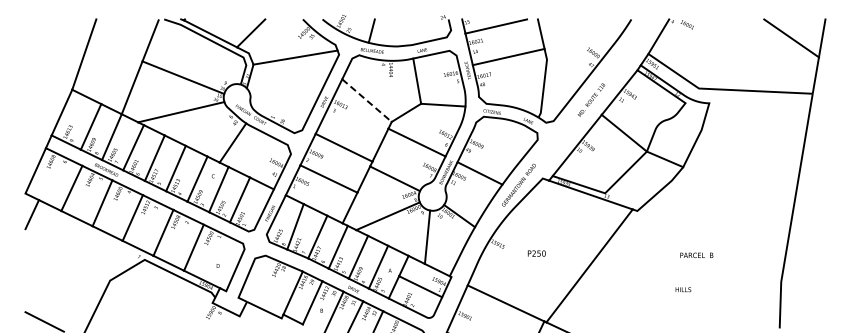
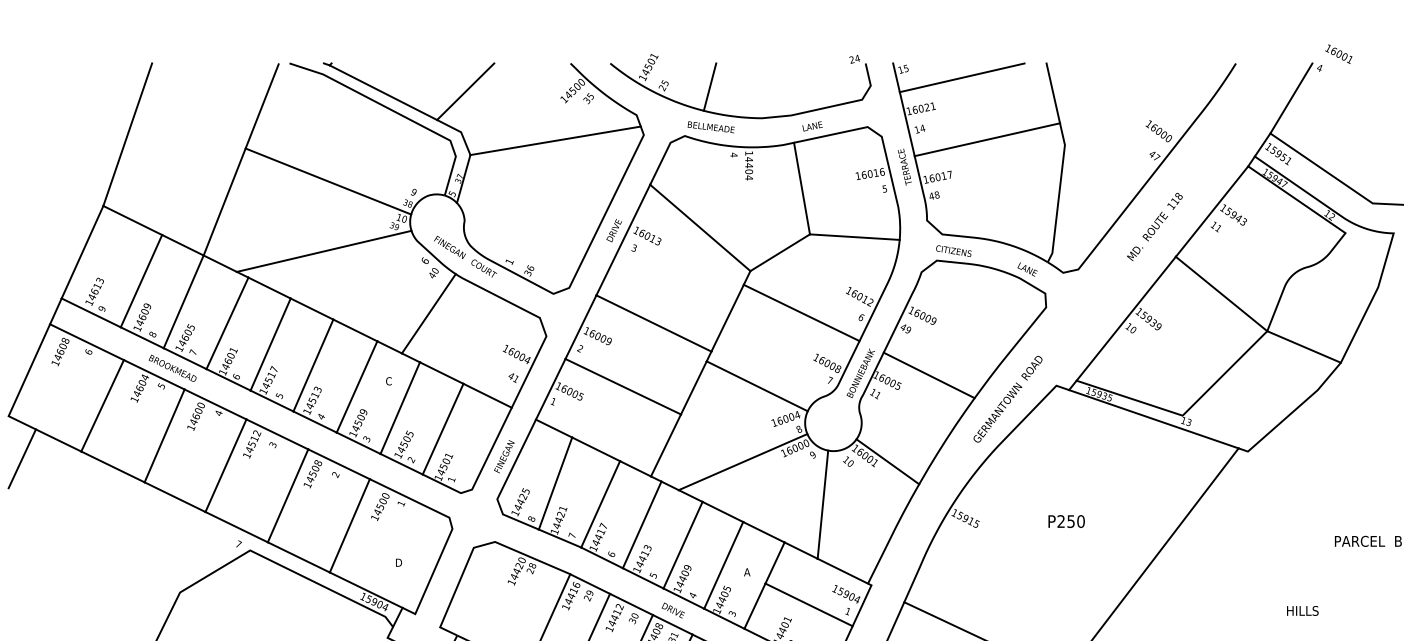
text: (686, 24) -> (1337, 53), moved
line: (366, 100) -> (699, 227), dashed -> solid
text: (536, 253) -> (1065, 521), moved
text: (683, 289) -> (1302, 610), moved

